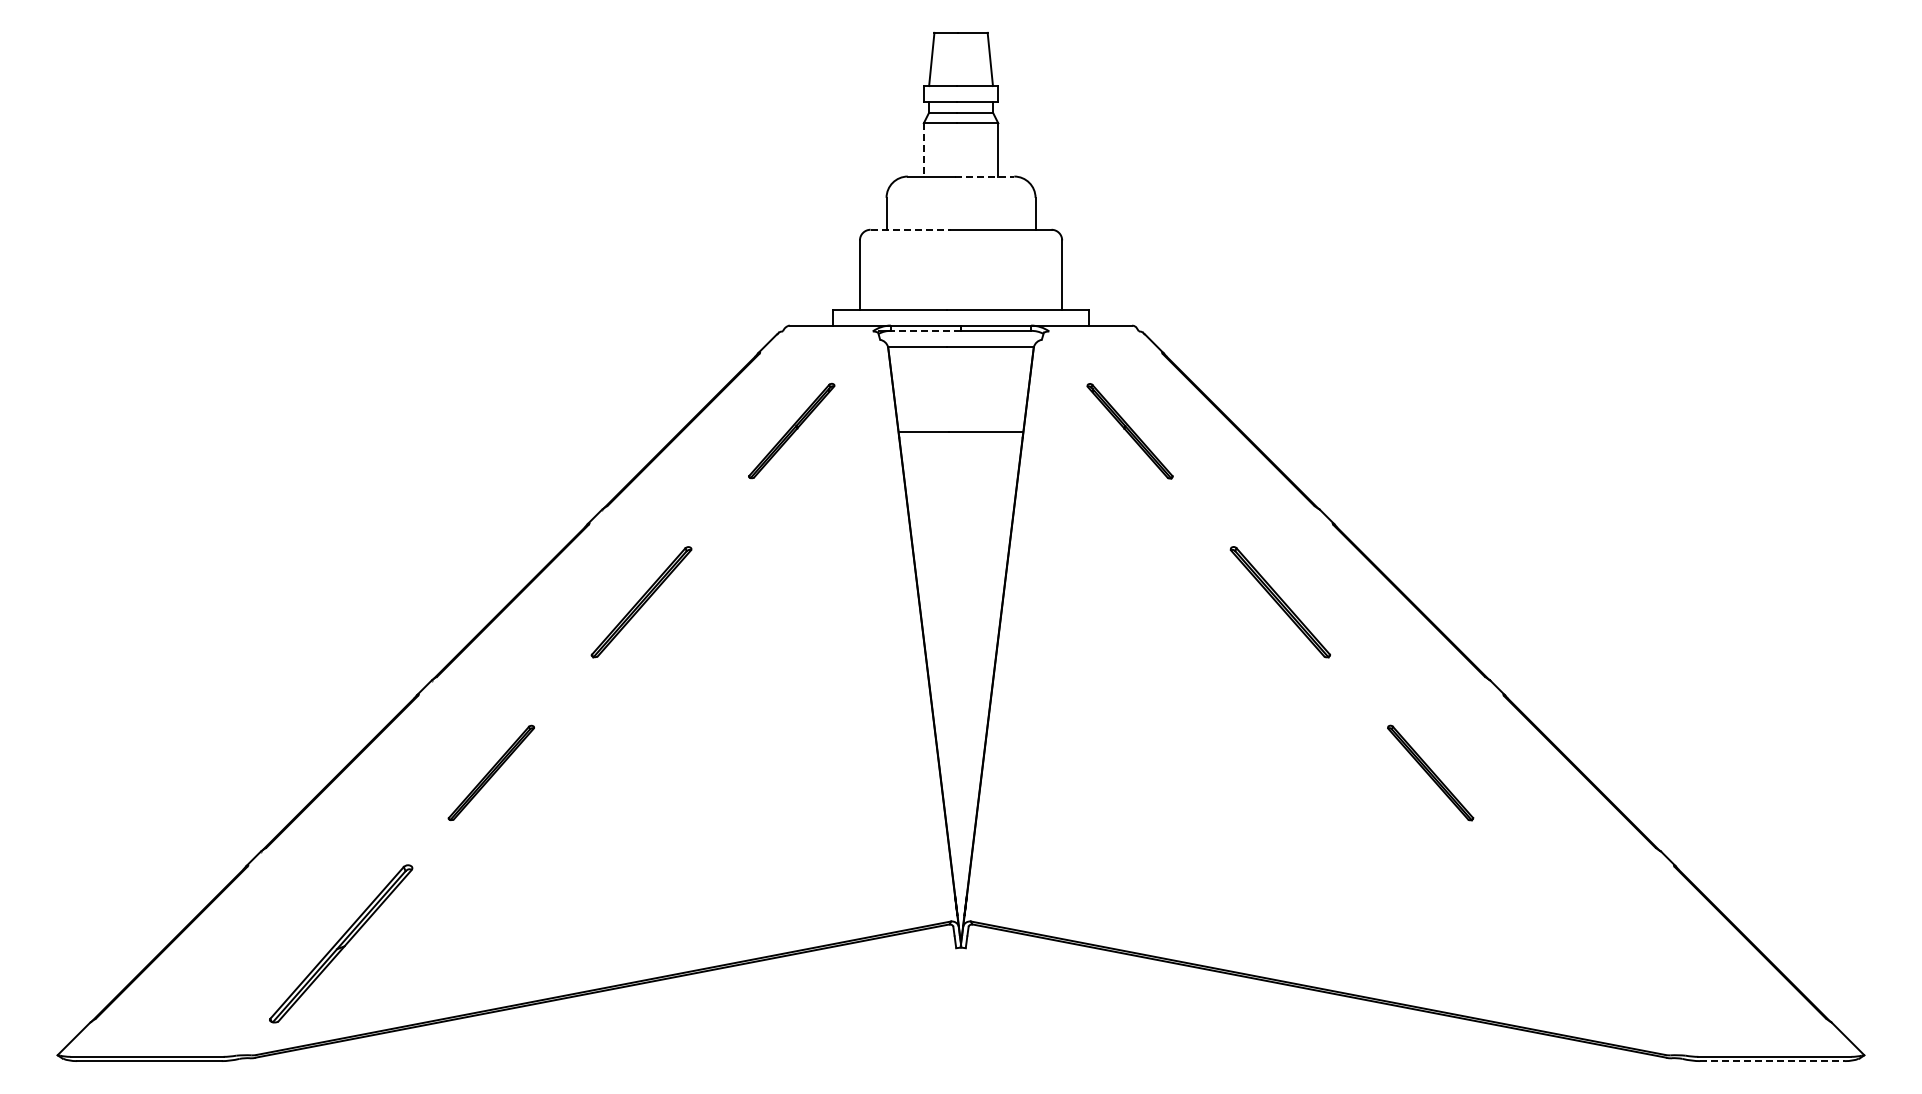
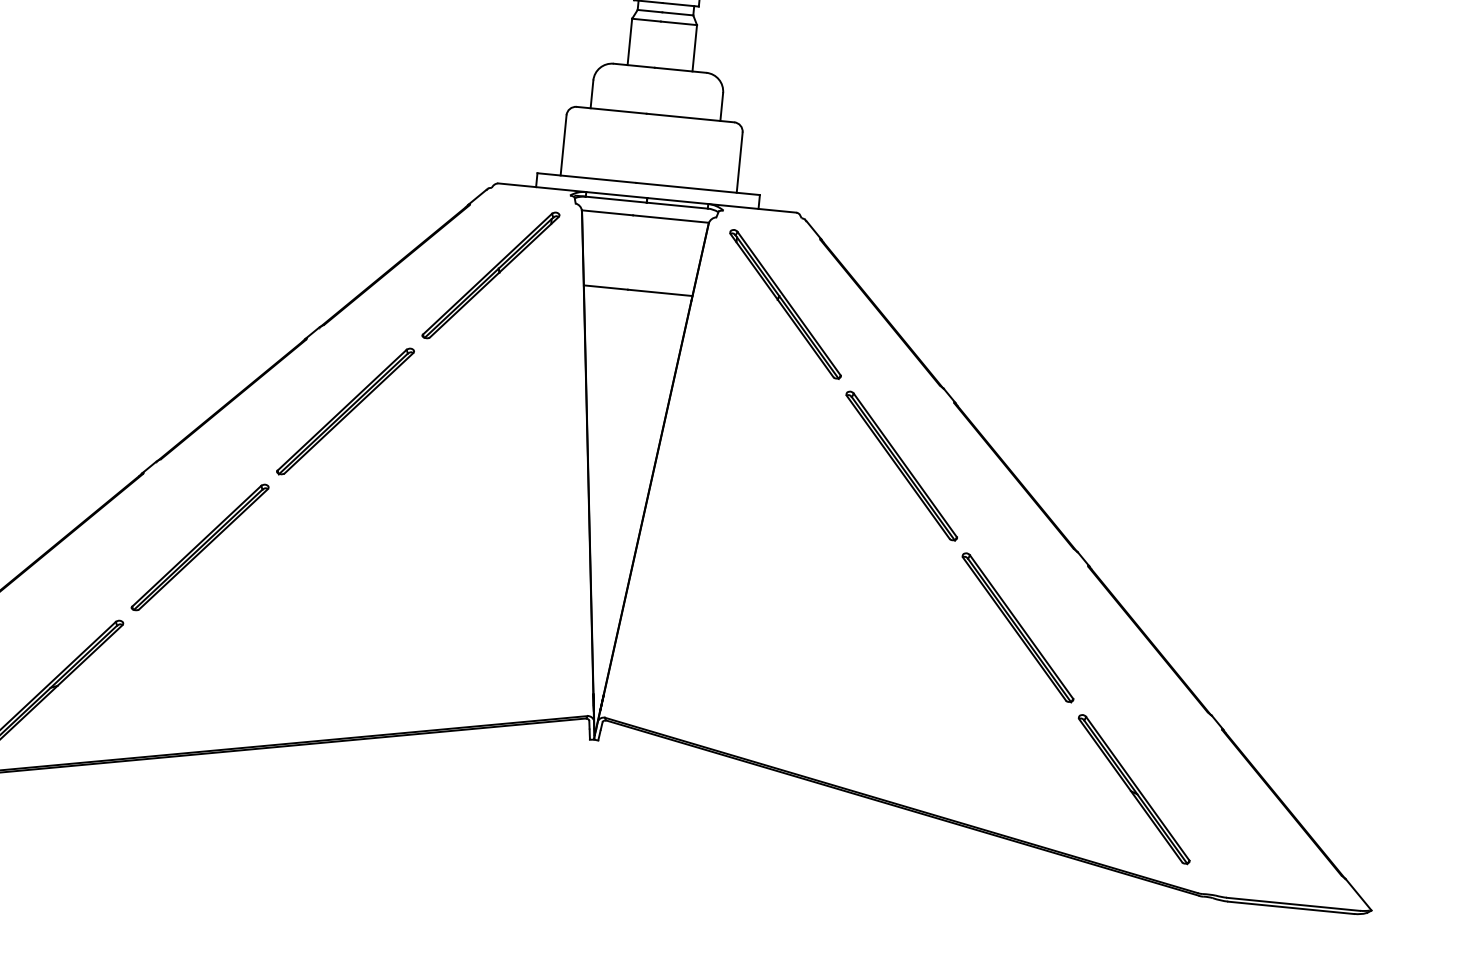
line: (923, 149) -> (629, 41), dashed -> solid
line: (984, 176) -> (680, 70), dashed -> solid
line: (911, 229) -> (612, 110), dashed -> solid
line: (925, 330) -> (615, 199), dashed -> solid
part: (791, 430) -> (490, 274), size x1.67
part: (1129, 431) -> (784, 304), size x1.67
part: (641, 602) -> (345, 411), size x1.43
part: (1280, 602) -> (901, 466), size x1.43
part: (491, 772) -> (200, 547), size x1.67
part: (1430, 772) -> (1017, 627), size x1.67
part: (1580, 943) -> (1133, 788), added
line: (1773, 1061) -> (1291, 908), dashed -> solid

